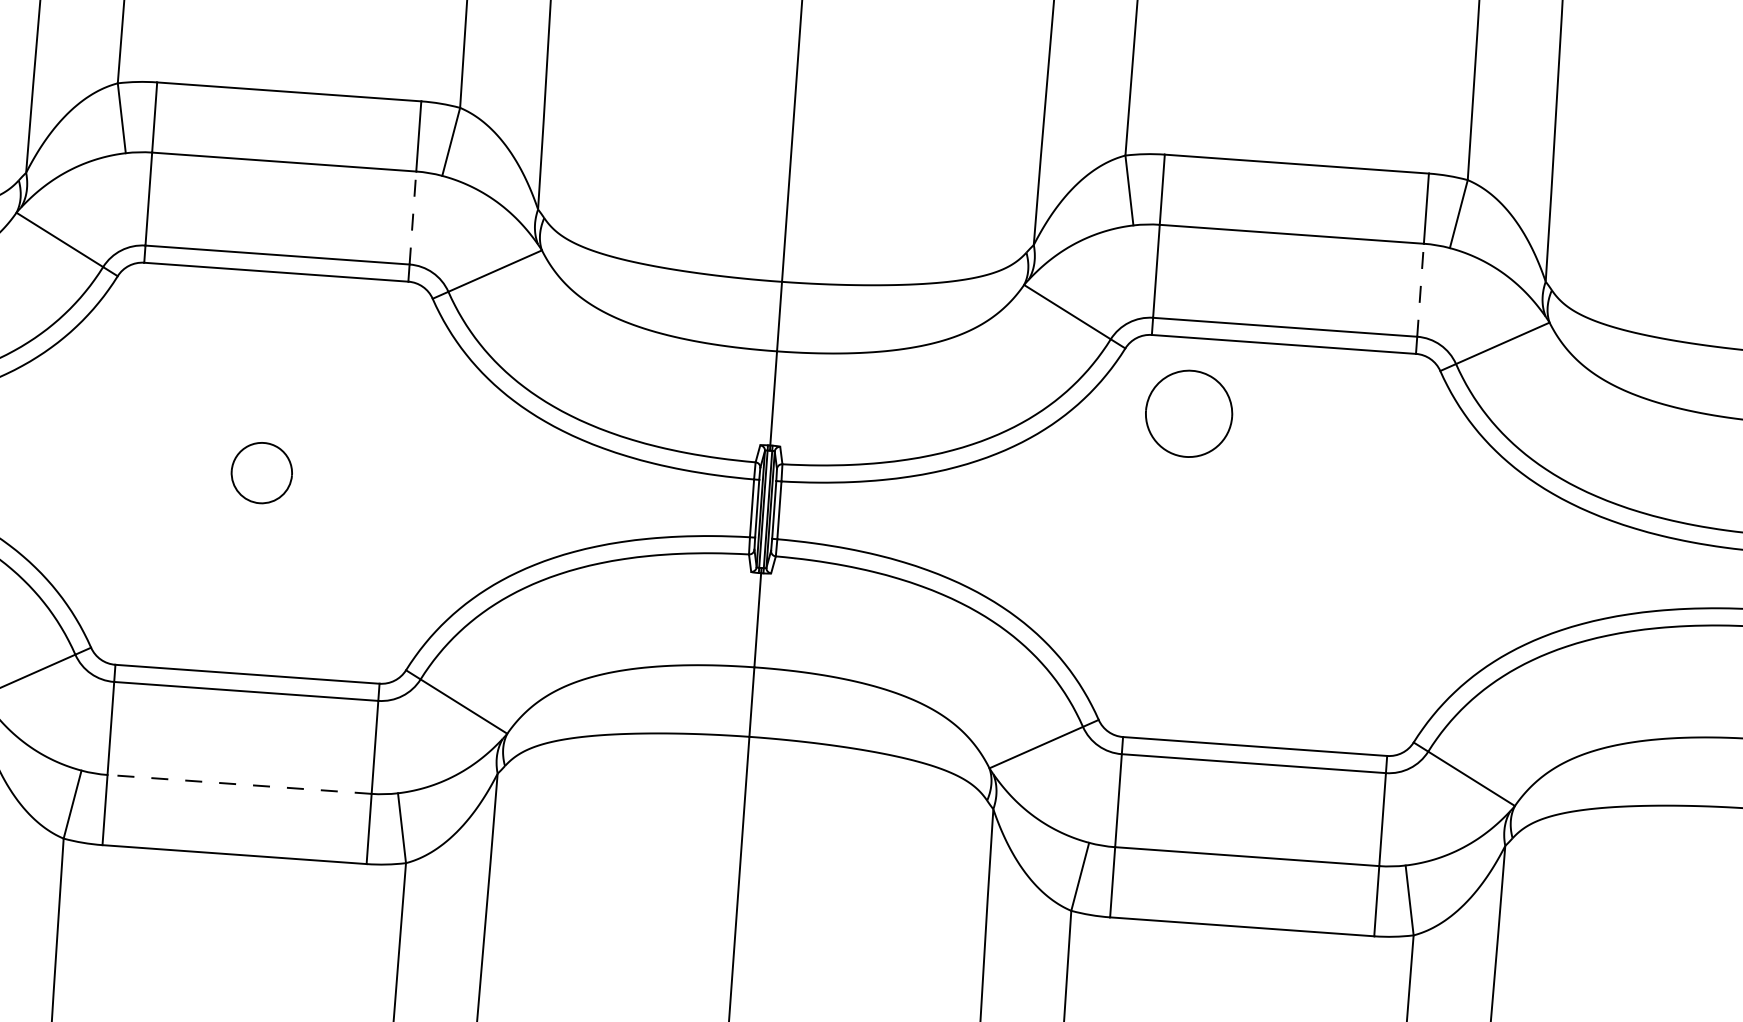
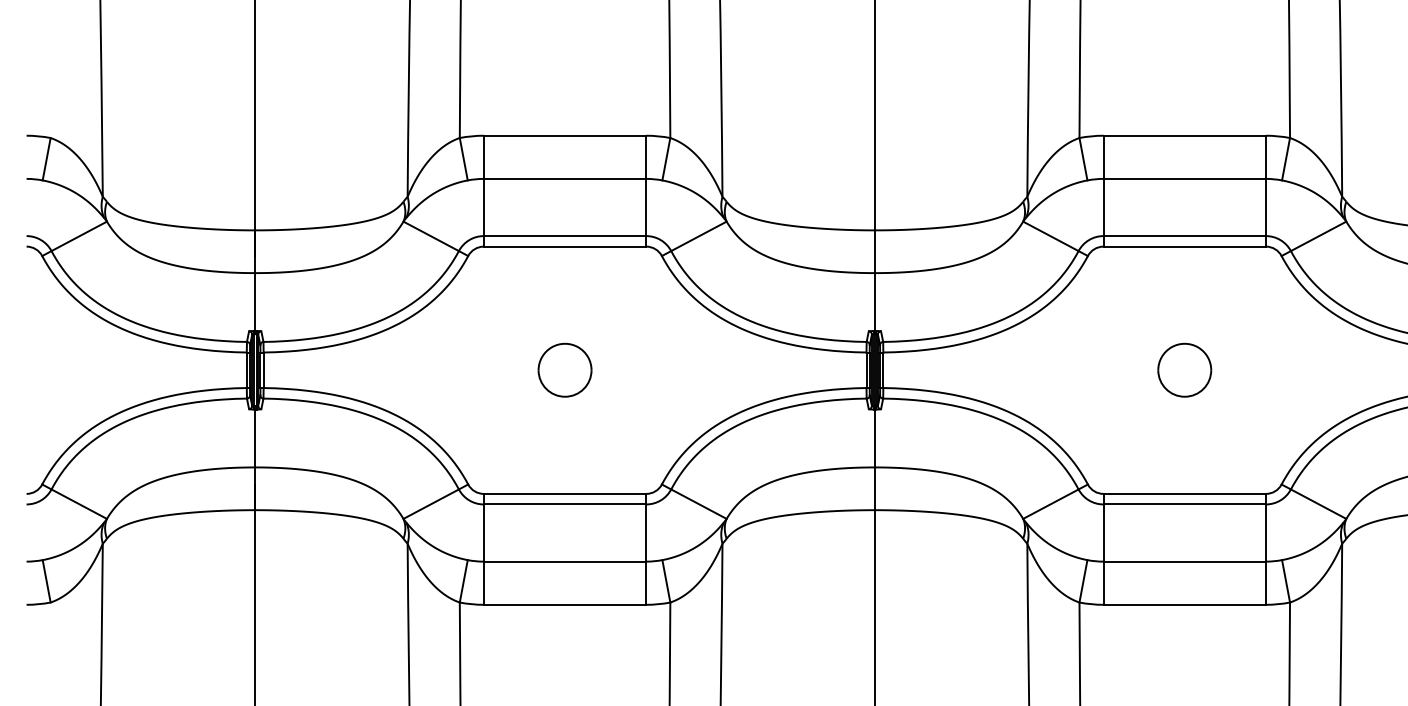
line: (413, 218) -> (646, 207), dashed -> solid
line: (1419, 290) -> (1265, 207), dashed -> solid
part: (1188, 412) -> (1184, 369), moved
part: (261, 471) -> (564, 369), size x1.43
line: (238, 784) -> (564, 561), dashed -> solid

